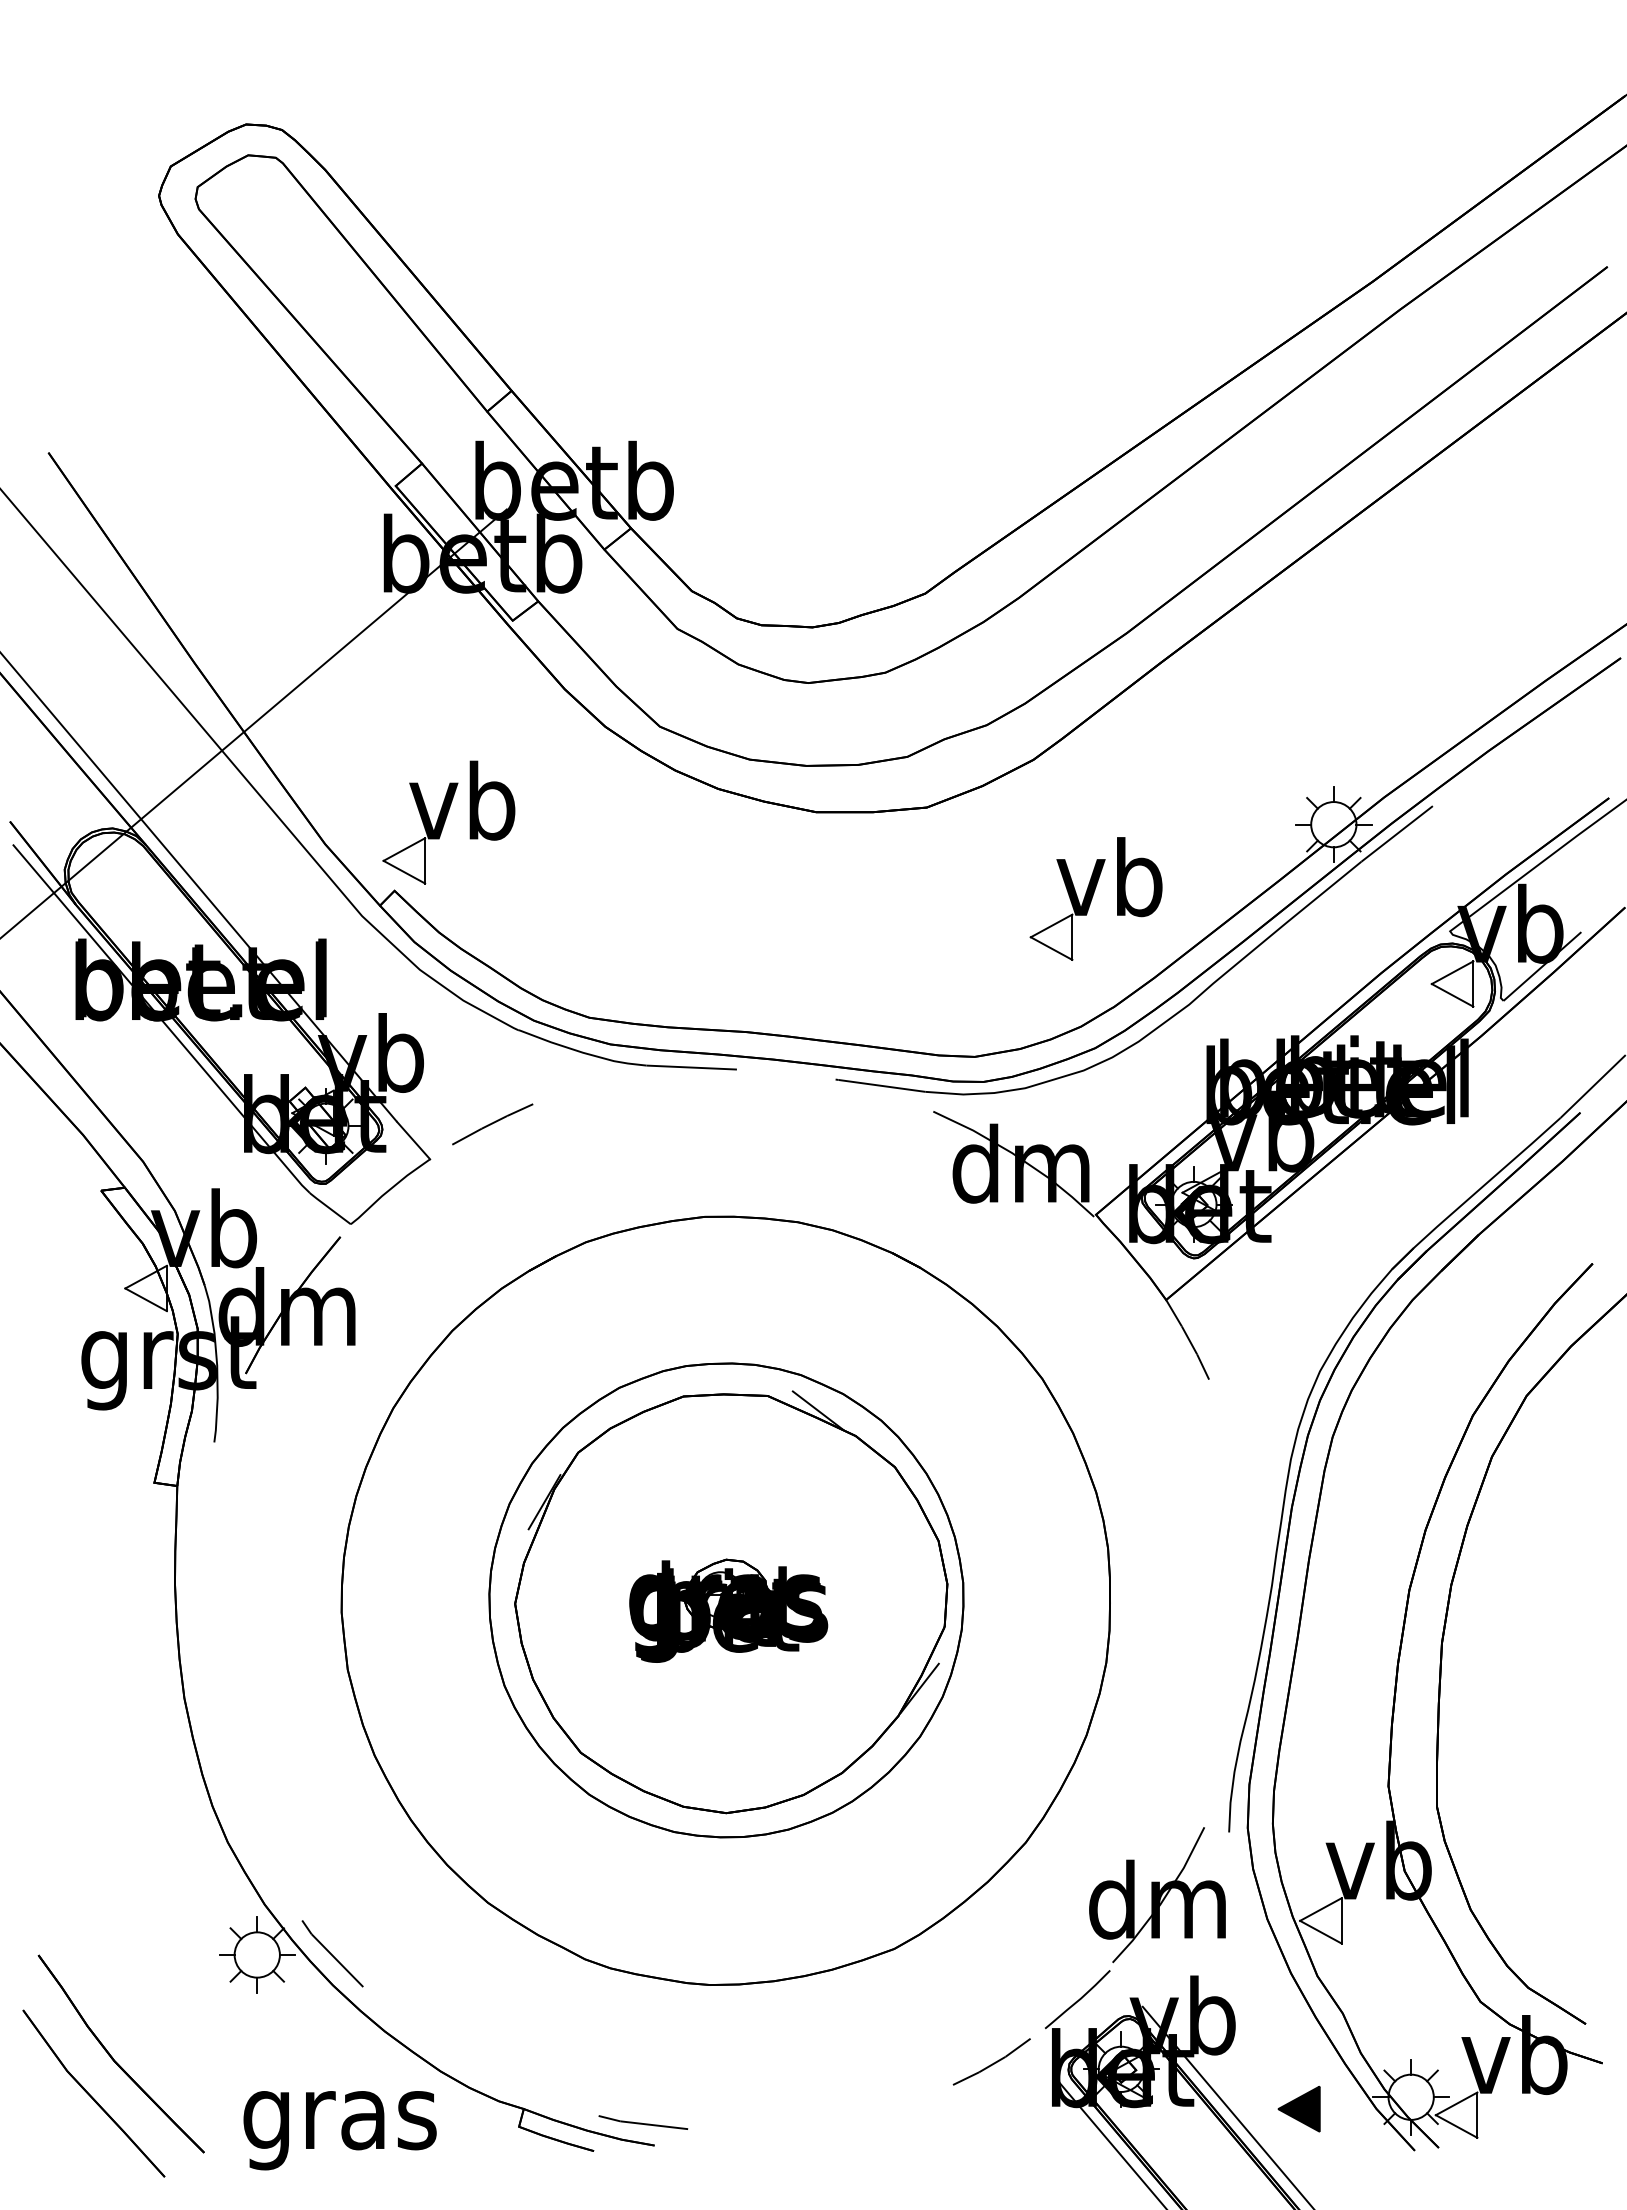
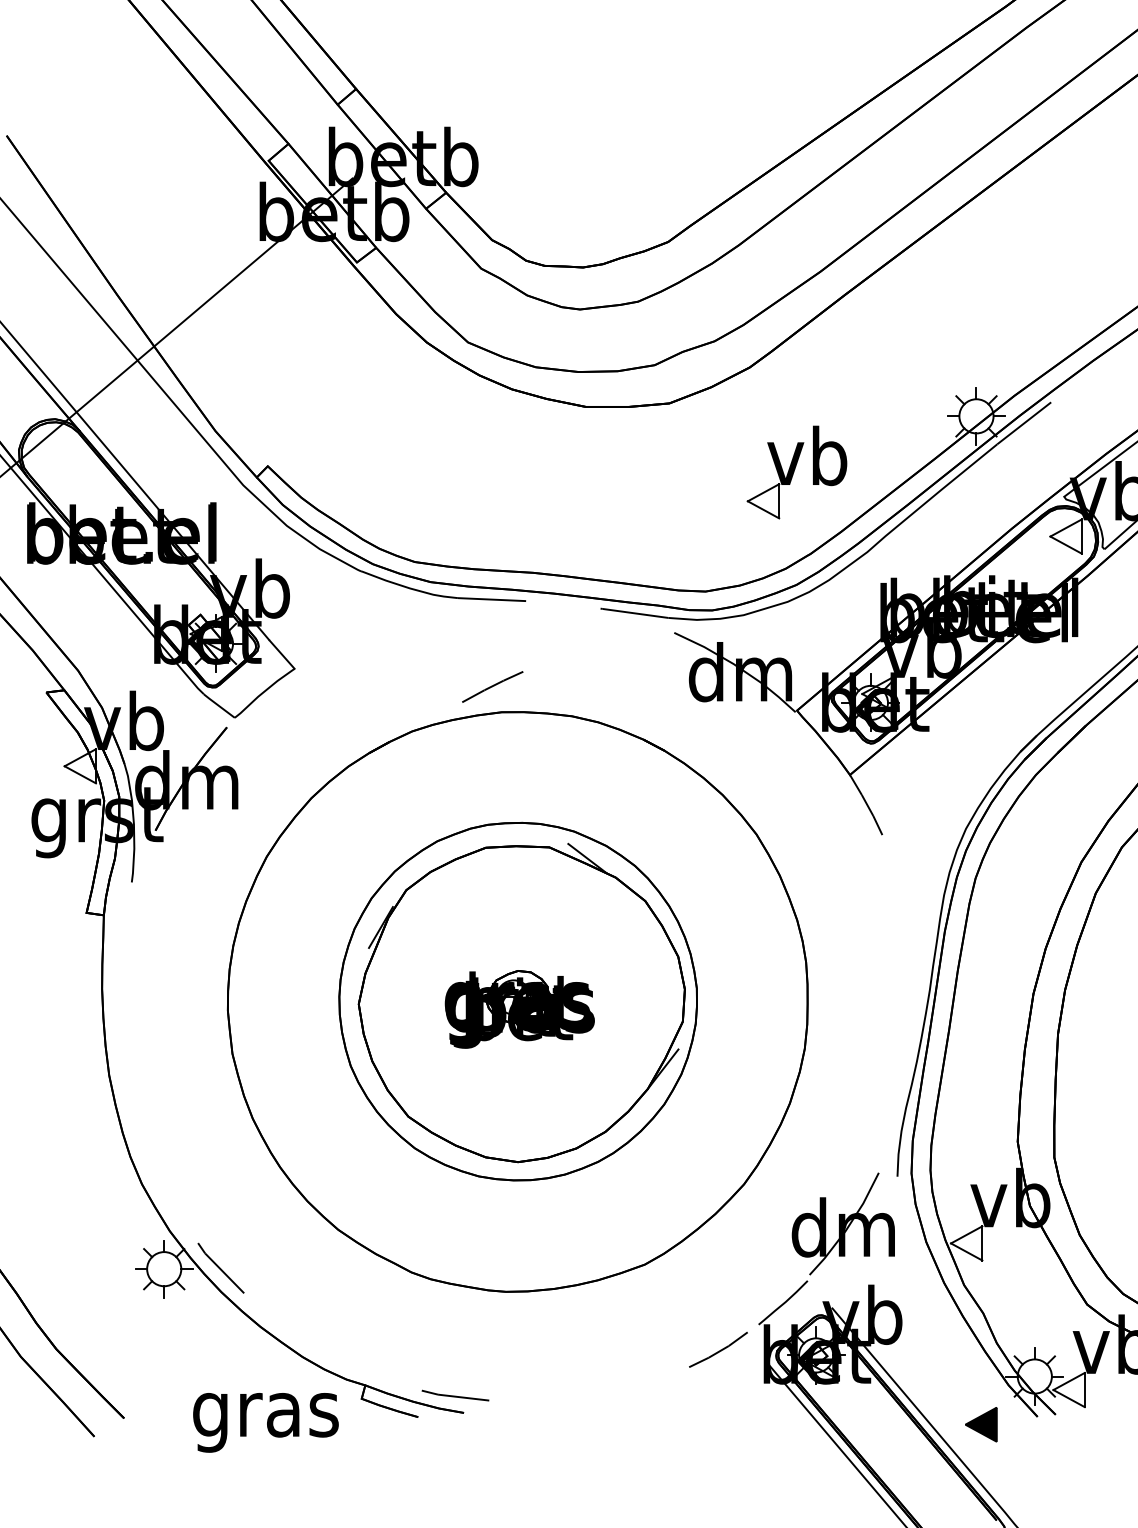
part: (448, 822) -> (308, 414), removed
curve: (492, 1124) -> (492, 687), moved
part: (1298, 2108) -> (980, 1424), moved
text: (339, 2130) -> (265, 1422), moved

